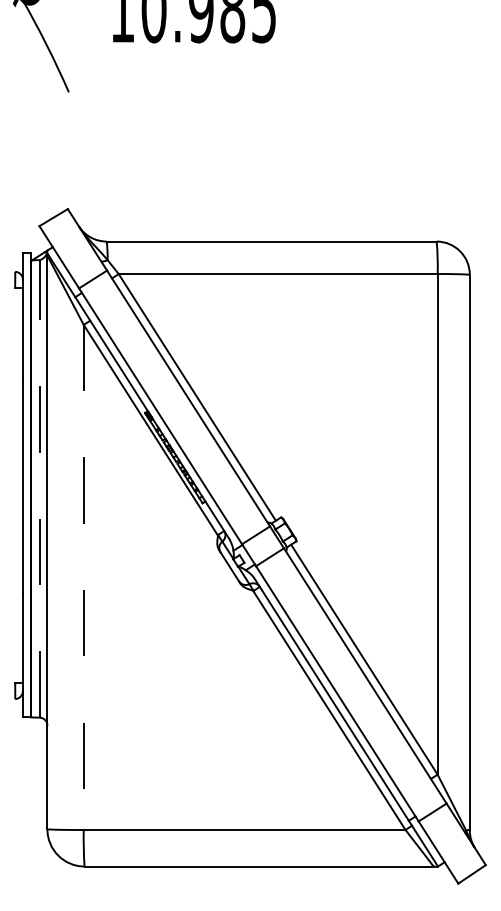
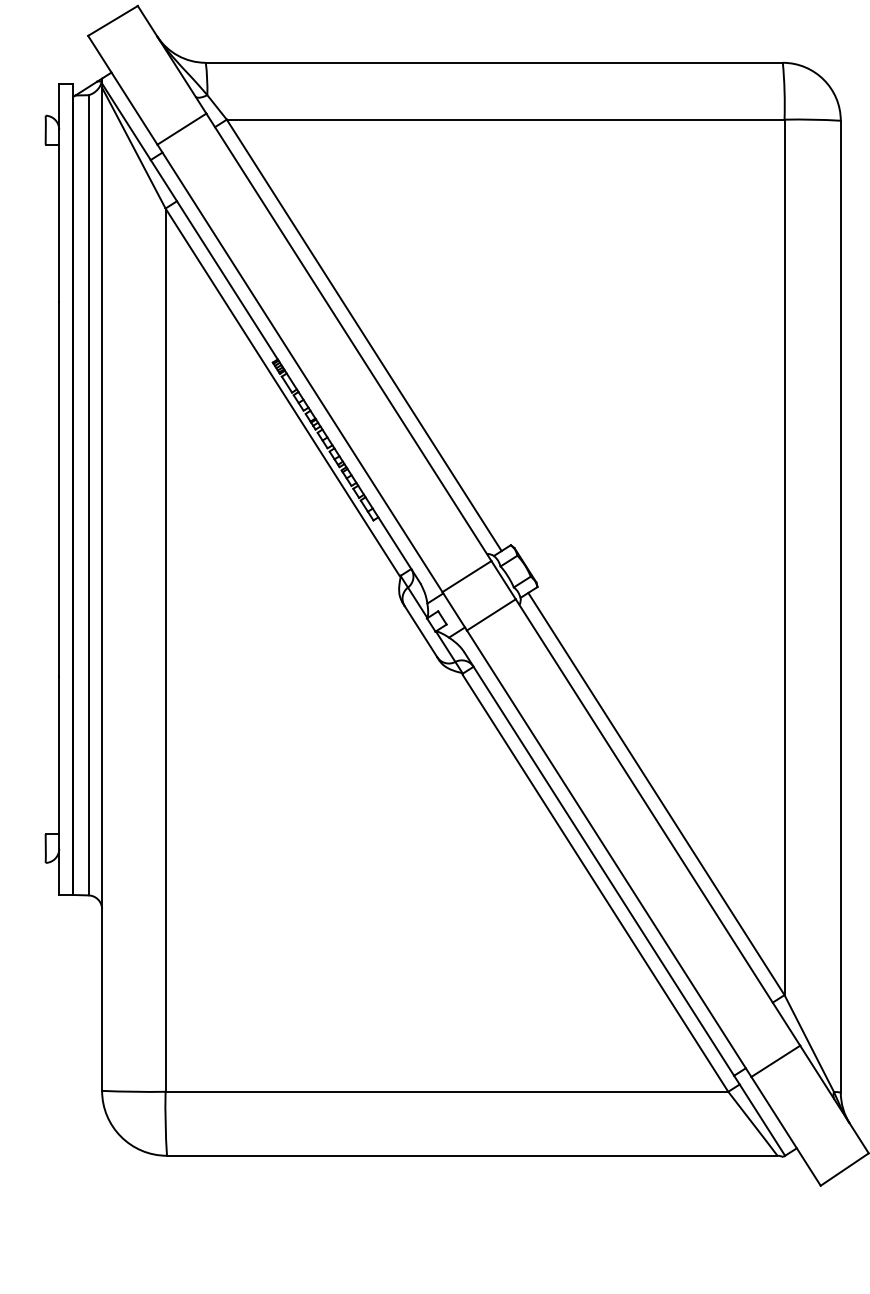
line: (39, 488) -> (88, 494), dashed -> solid
line: (83, 577) -> (165, 650), dashed -> solid

